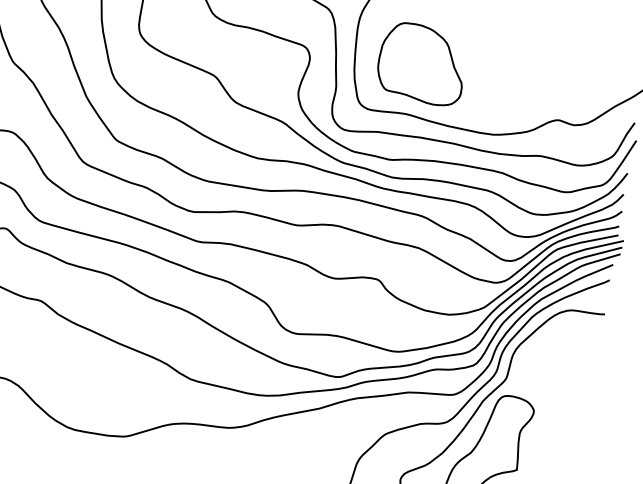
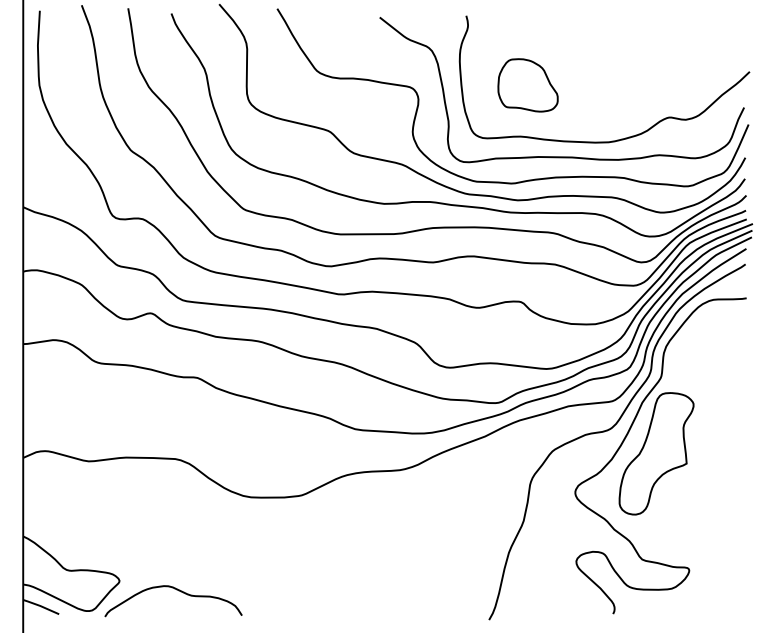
part: (421, 64) -> (527, 85), size x0.7

